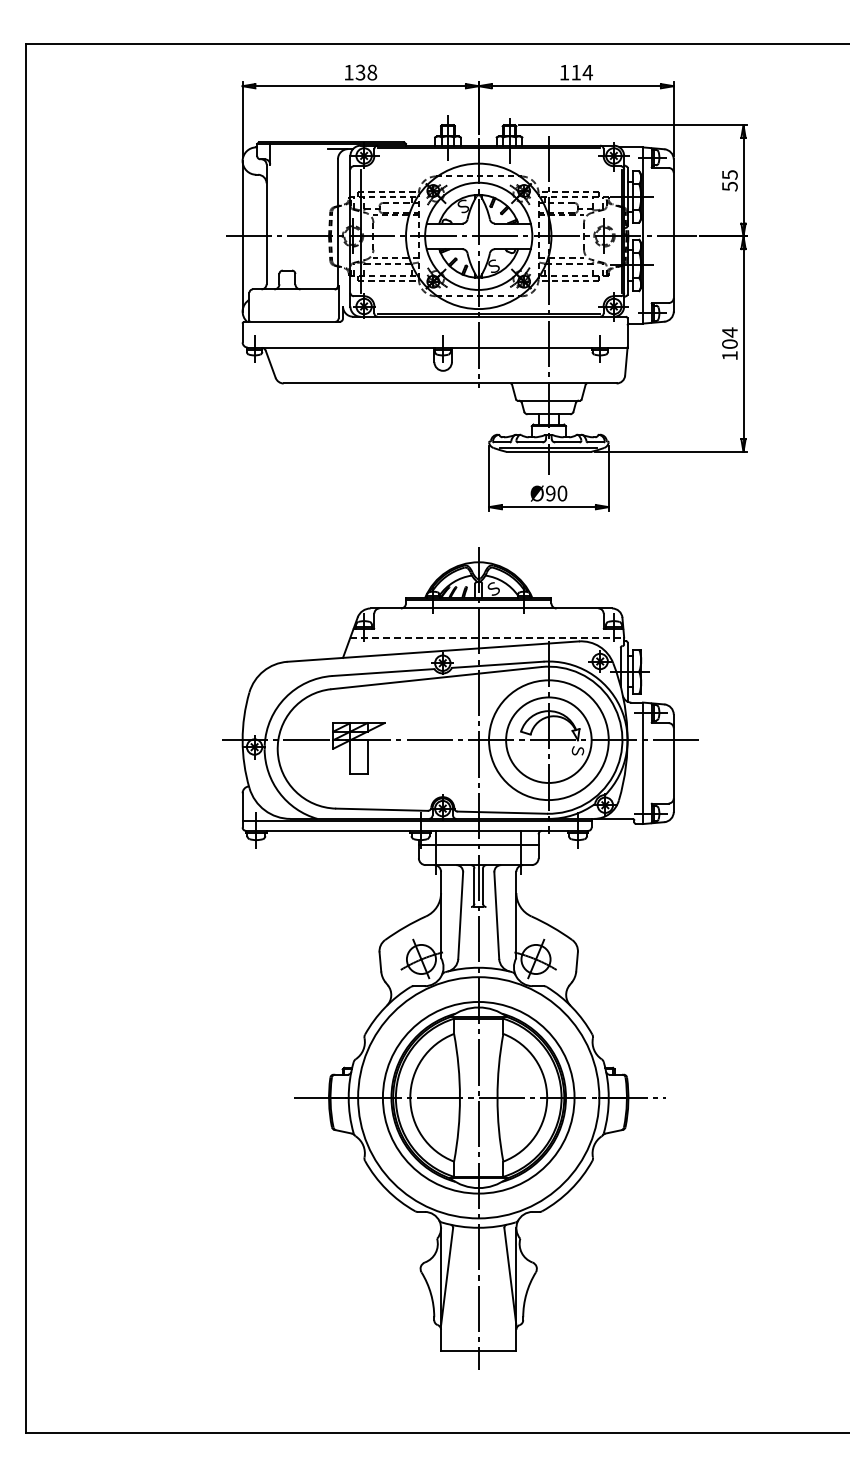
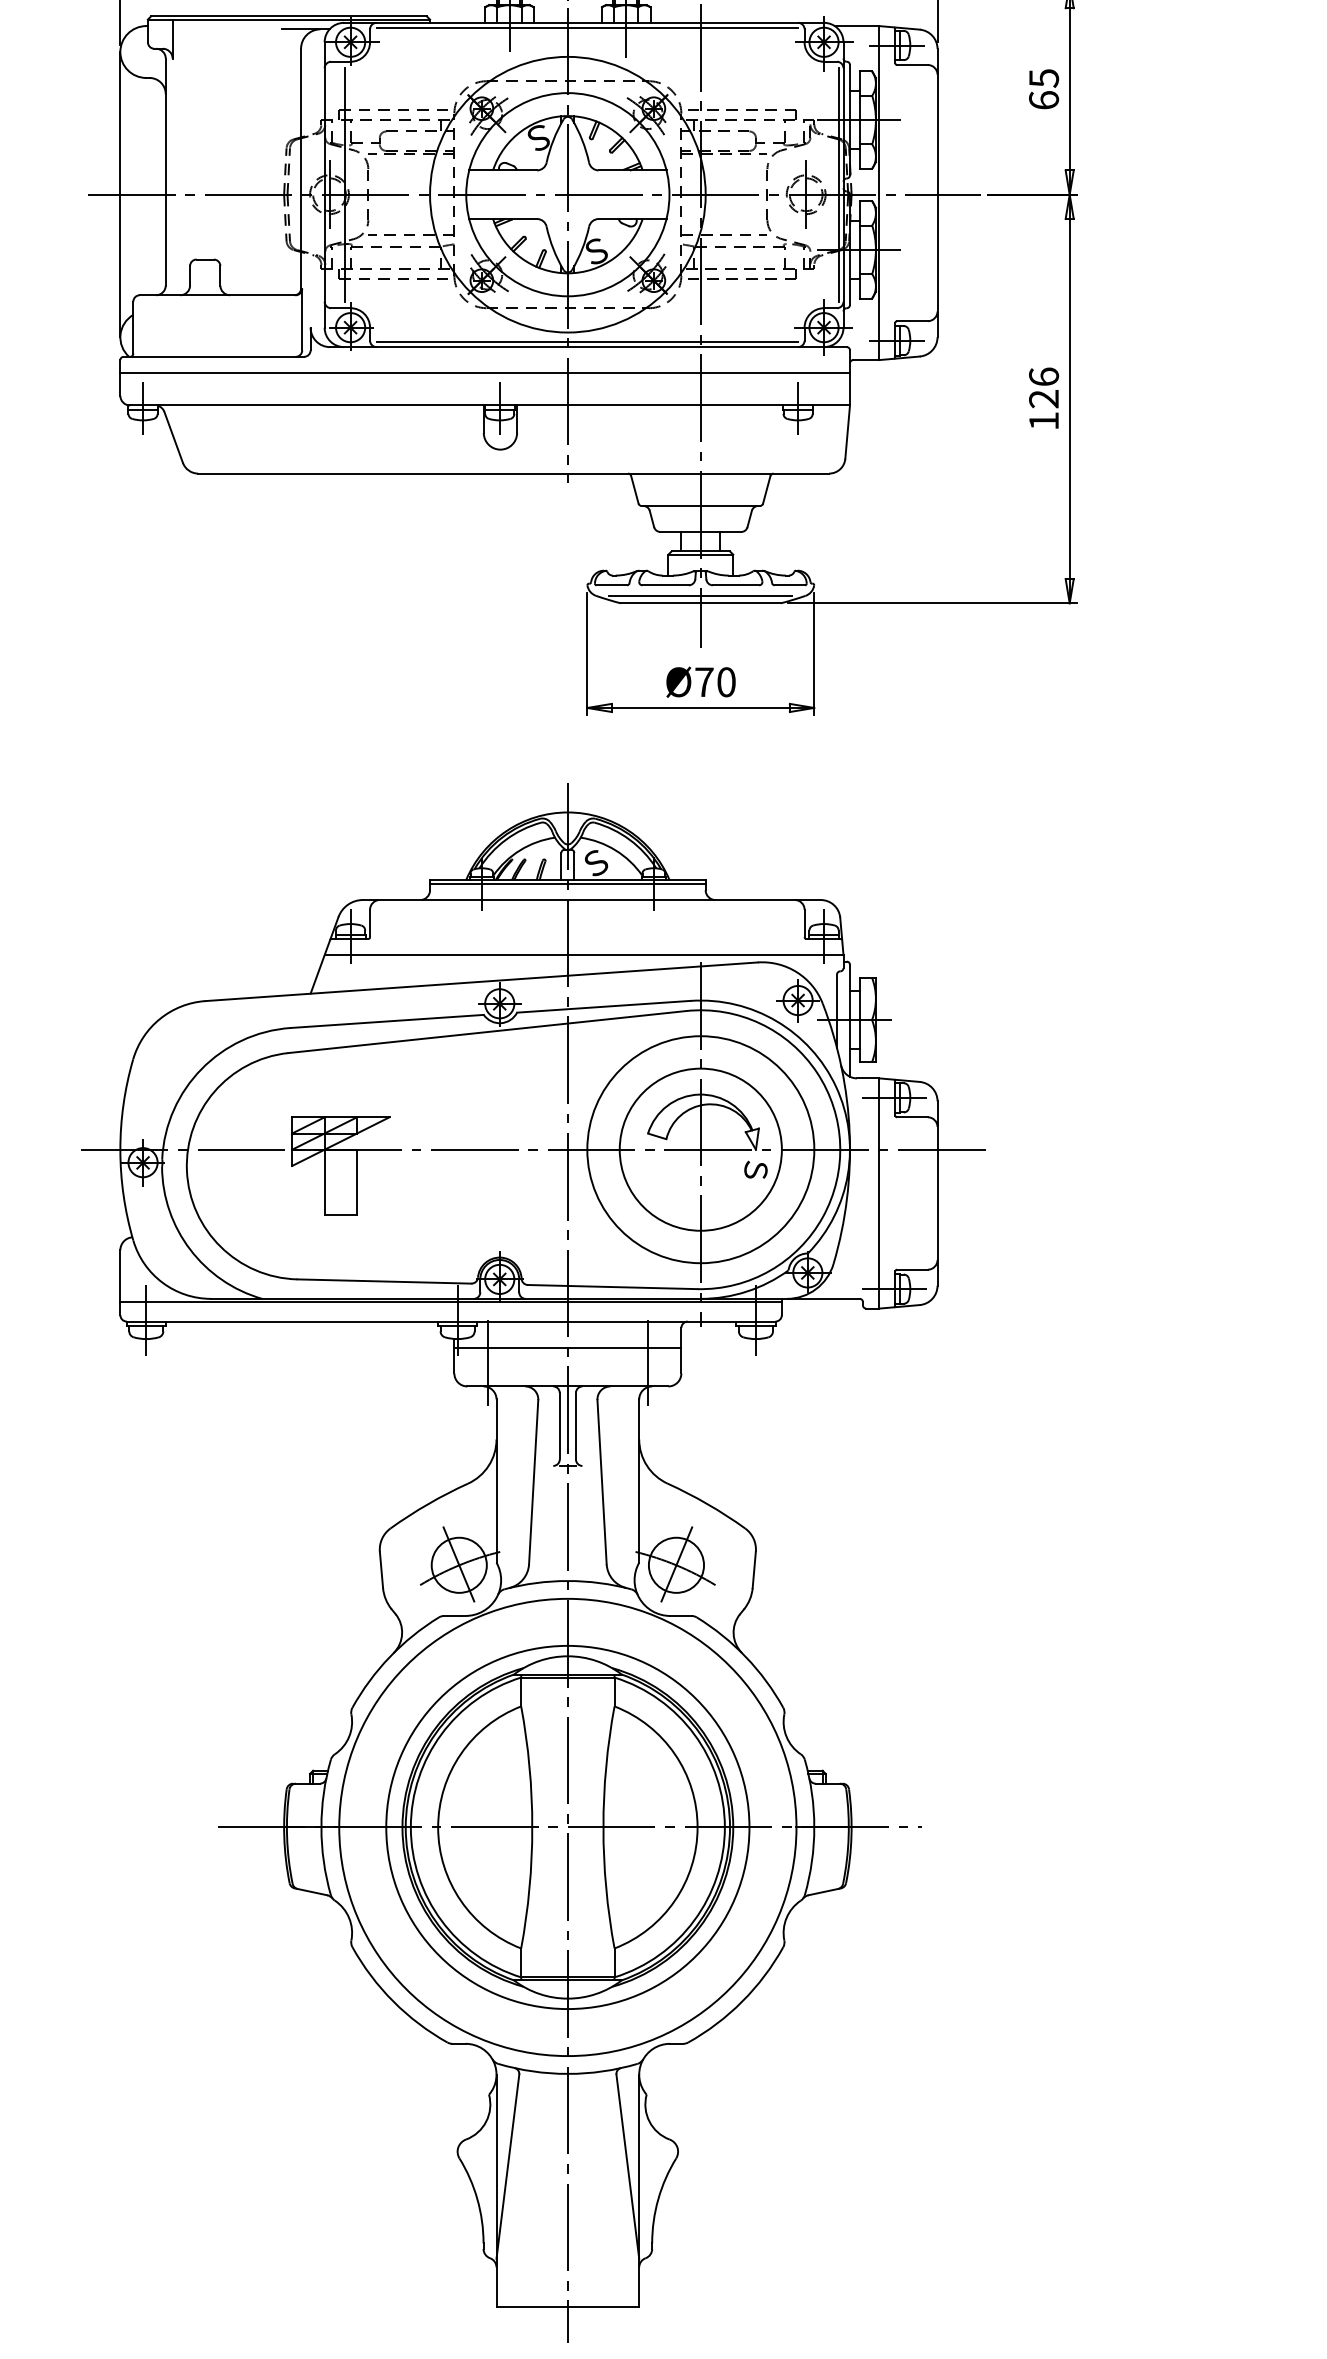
text: (729, 186) -> (1043, 100), 55 -> 65
line: (434, 330) -> (484, 373), added
text: (729, 337) -> (1043, 386), 104 -> 126
text: (550, 493) -> (703, 682), Ø90 -> Ø70
line: (487, 637) -> (584, 955), dashed -> solid

